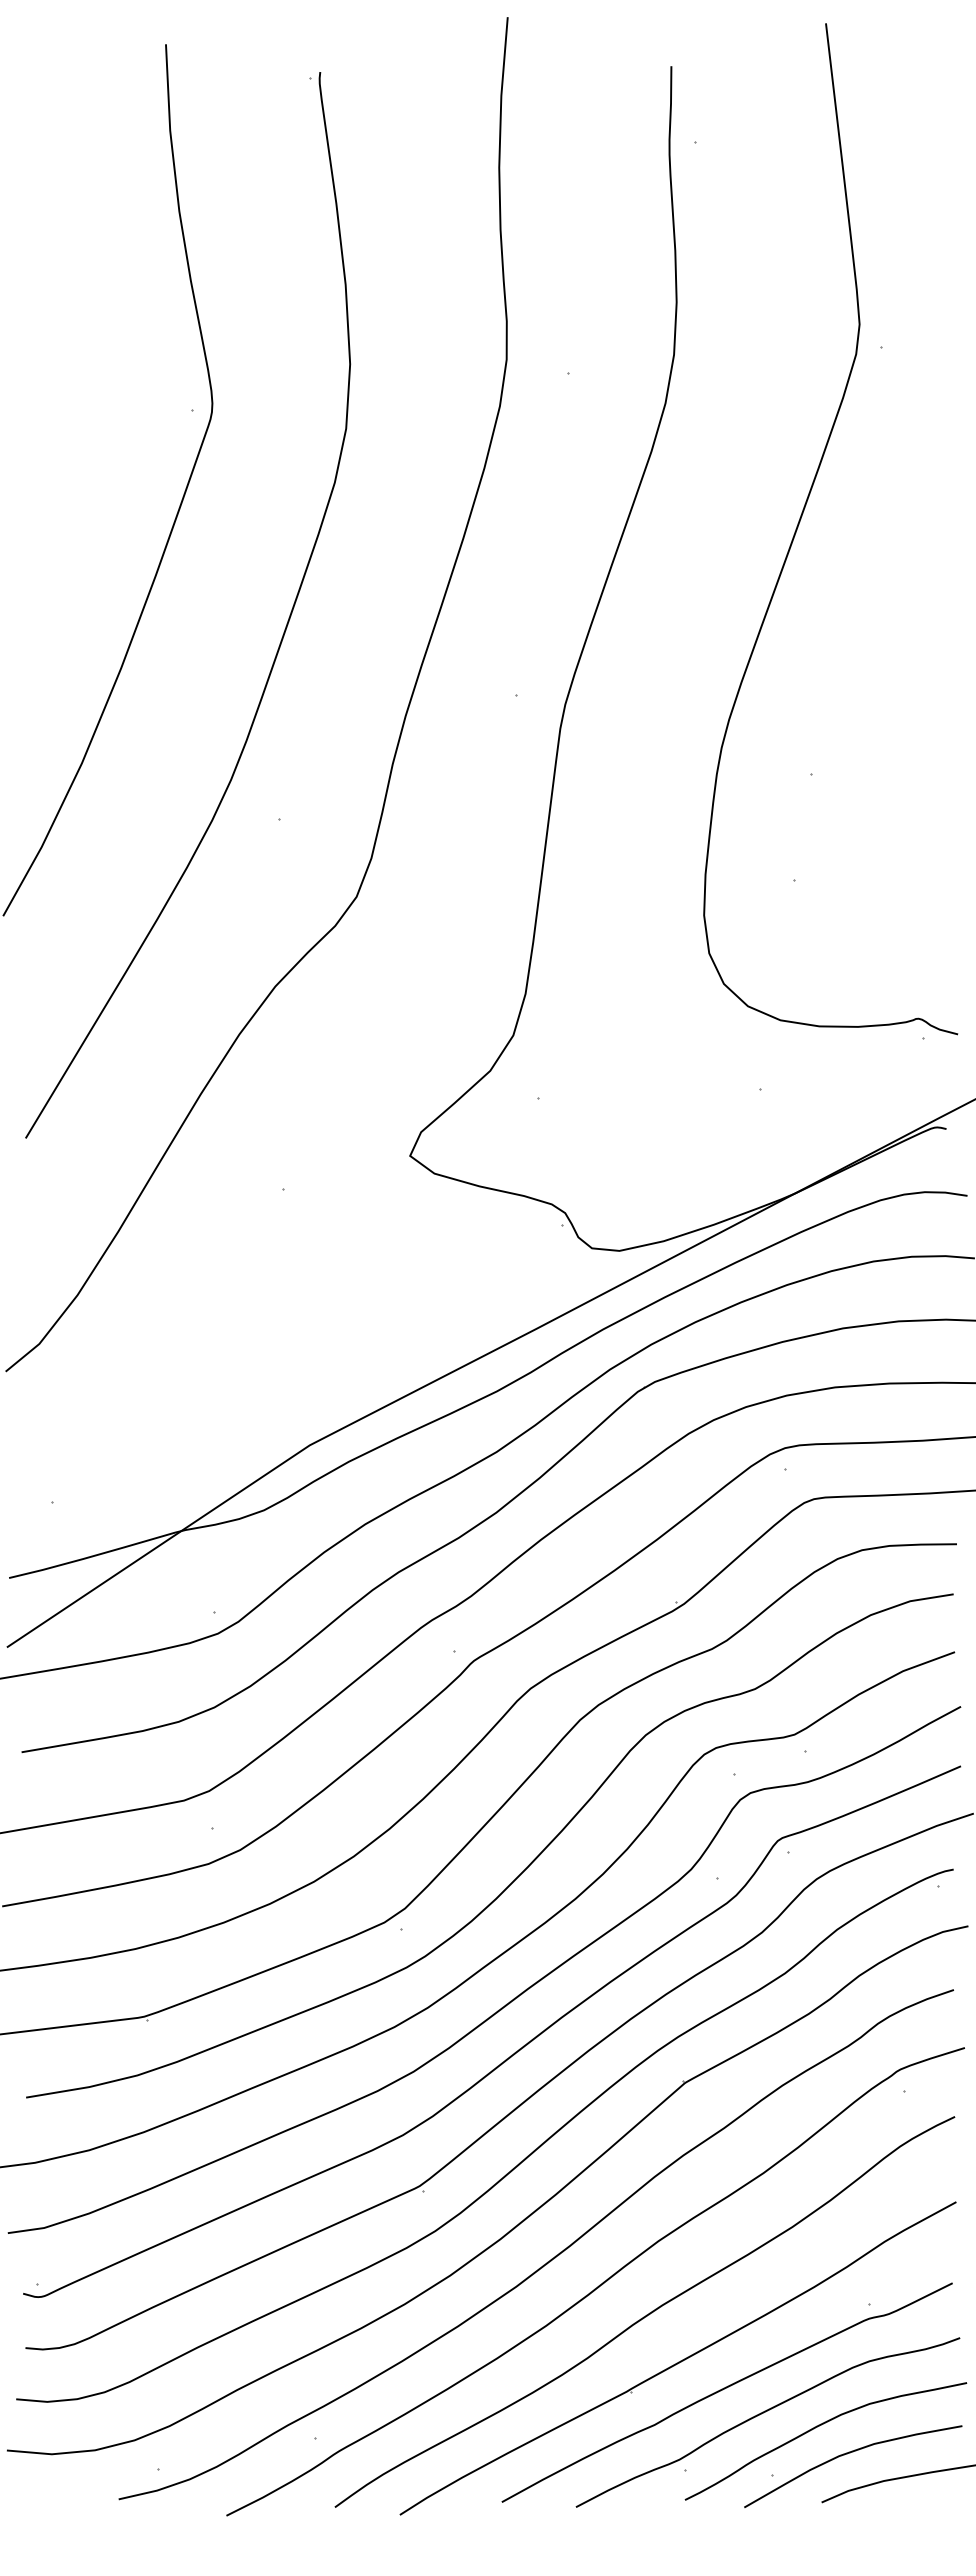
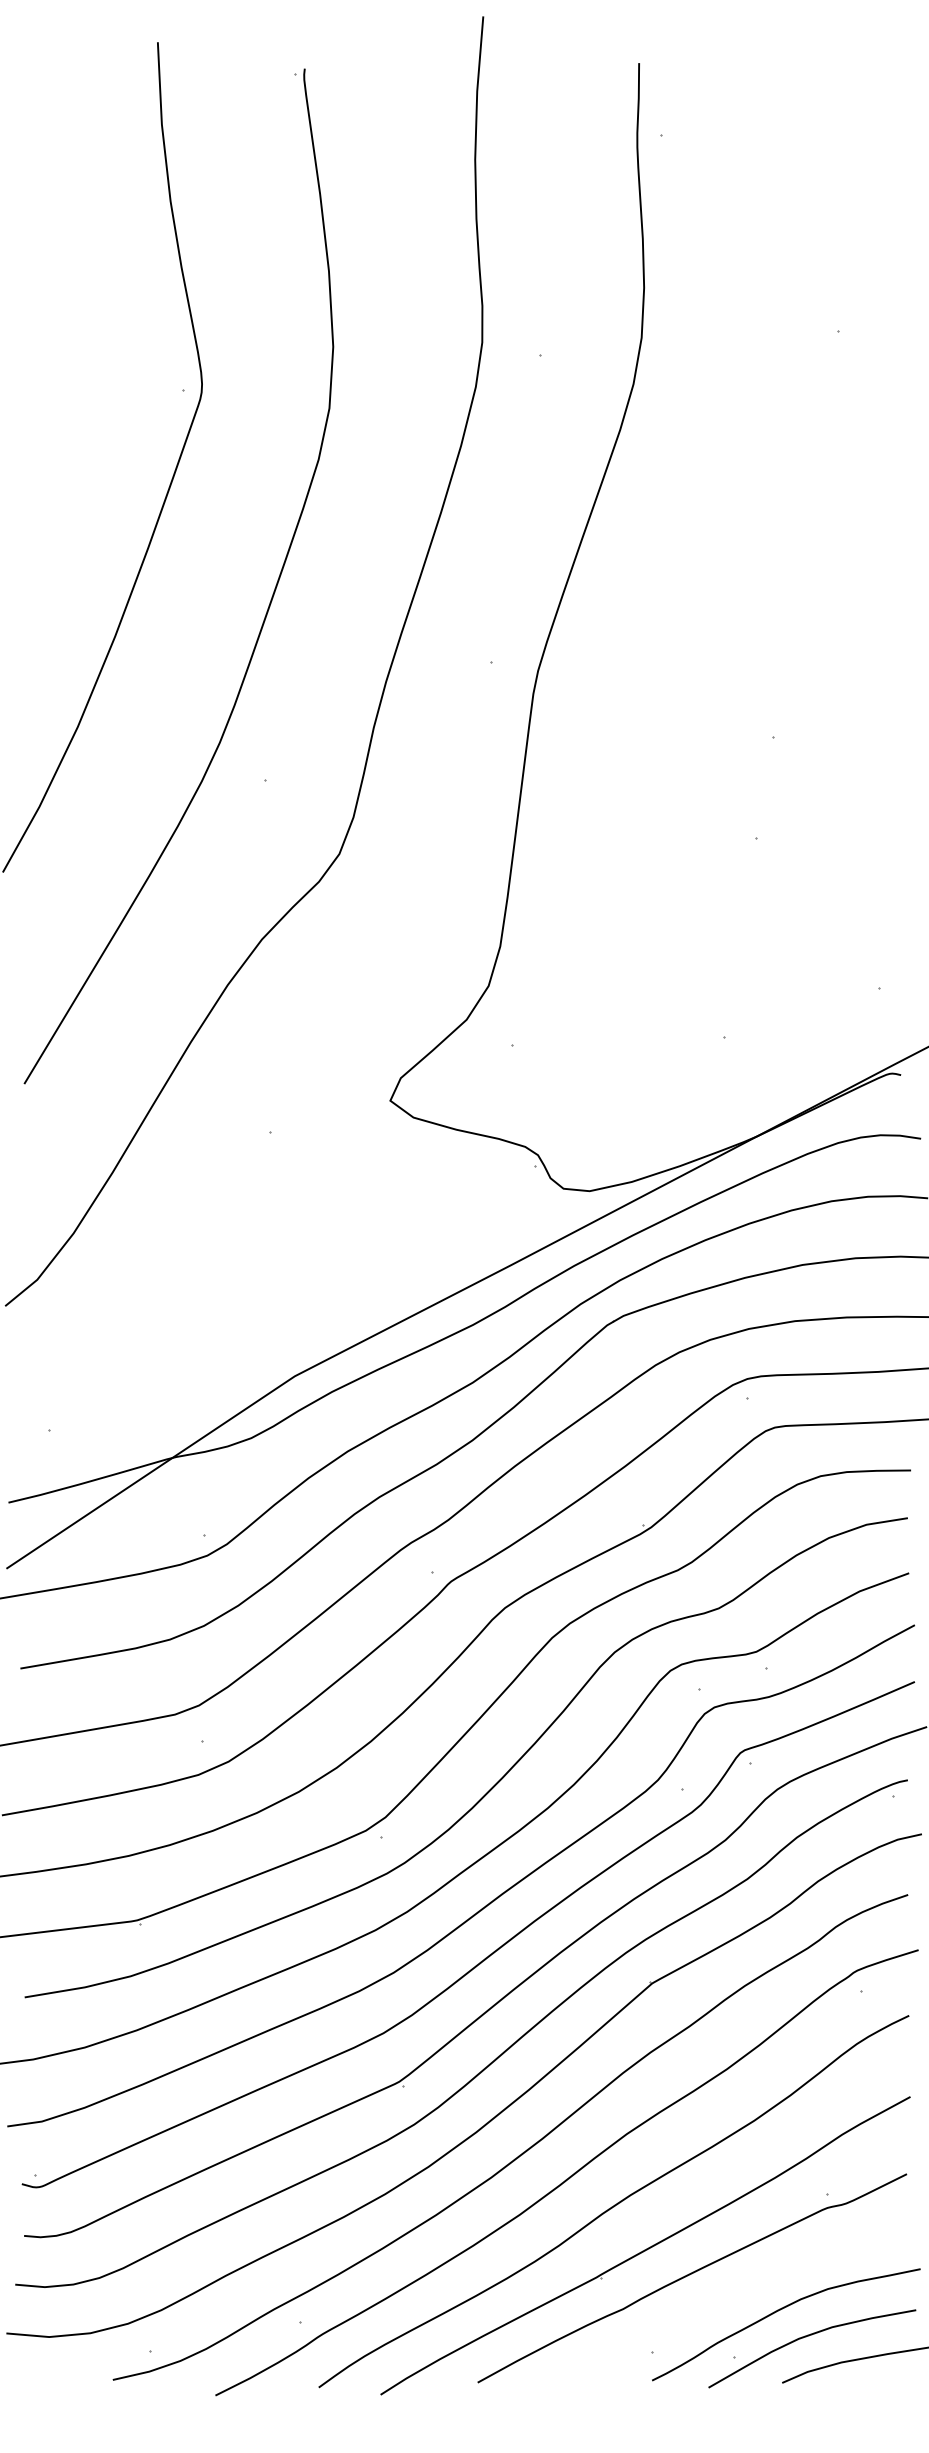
curve: (801, 519) -> (763, 494), removed
curve: (763, 2413) -> (726, 2298), removed

